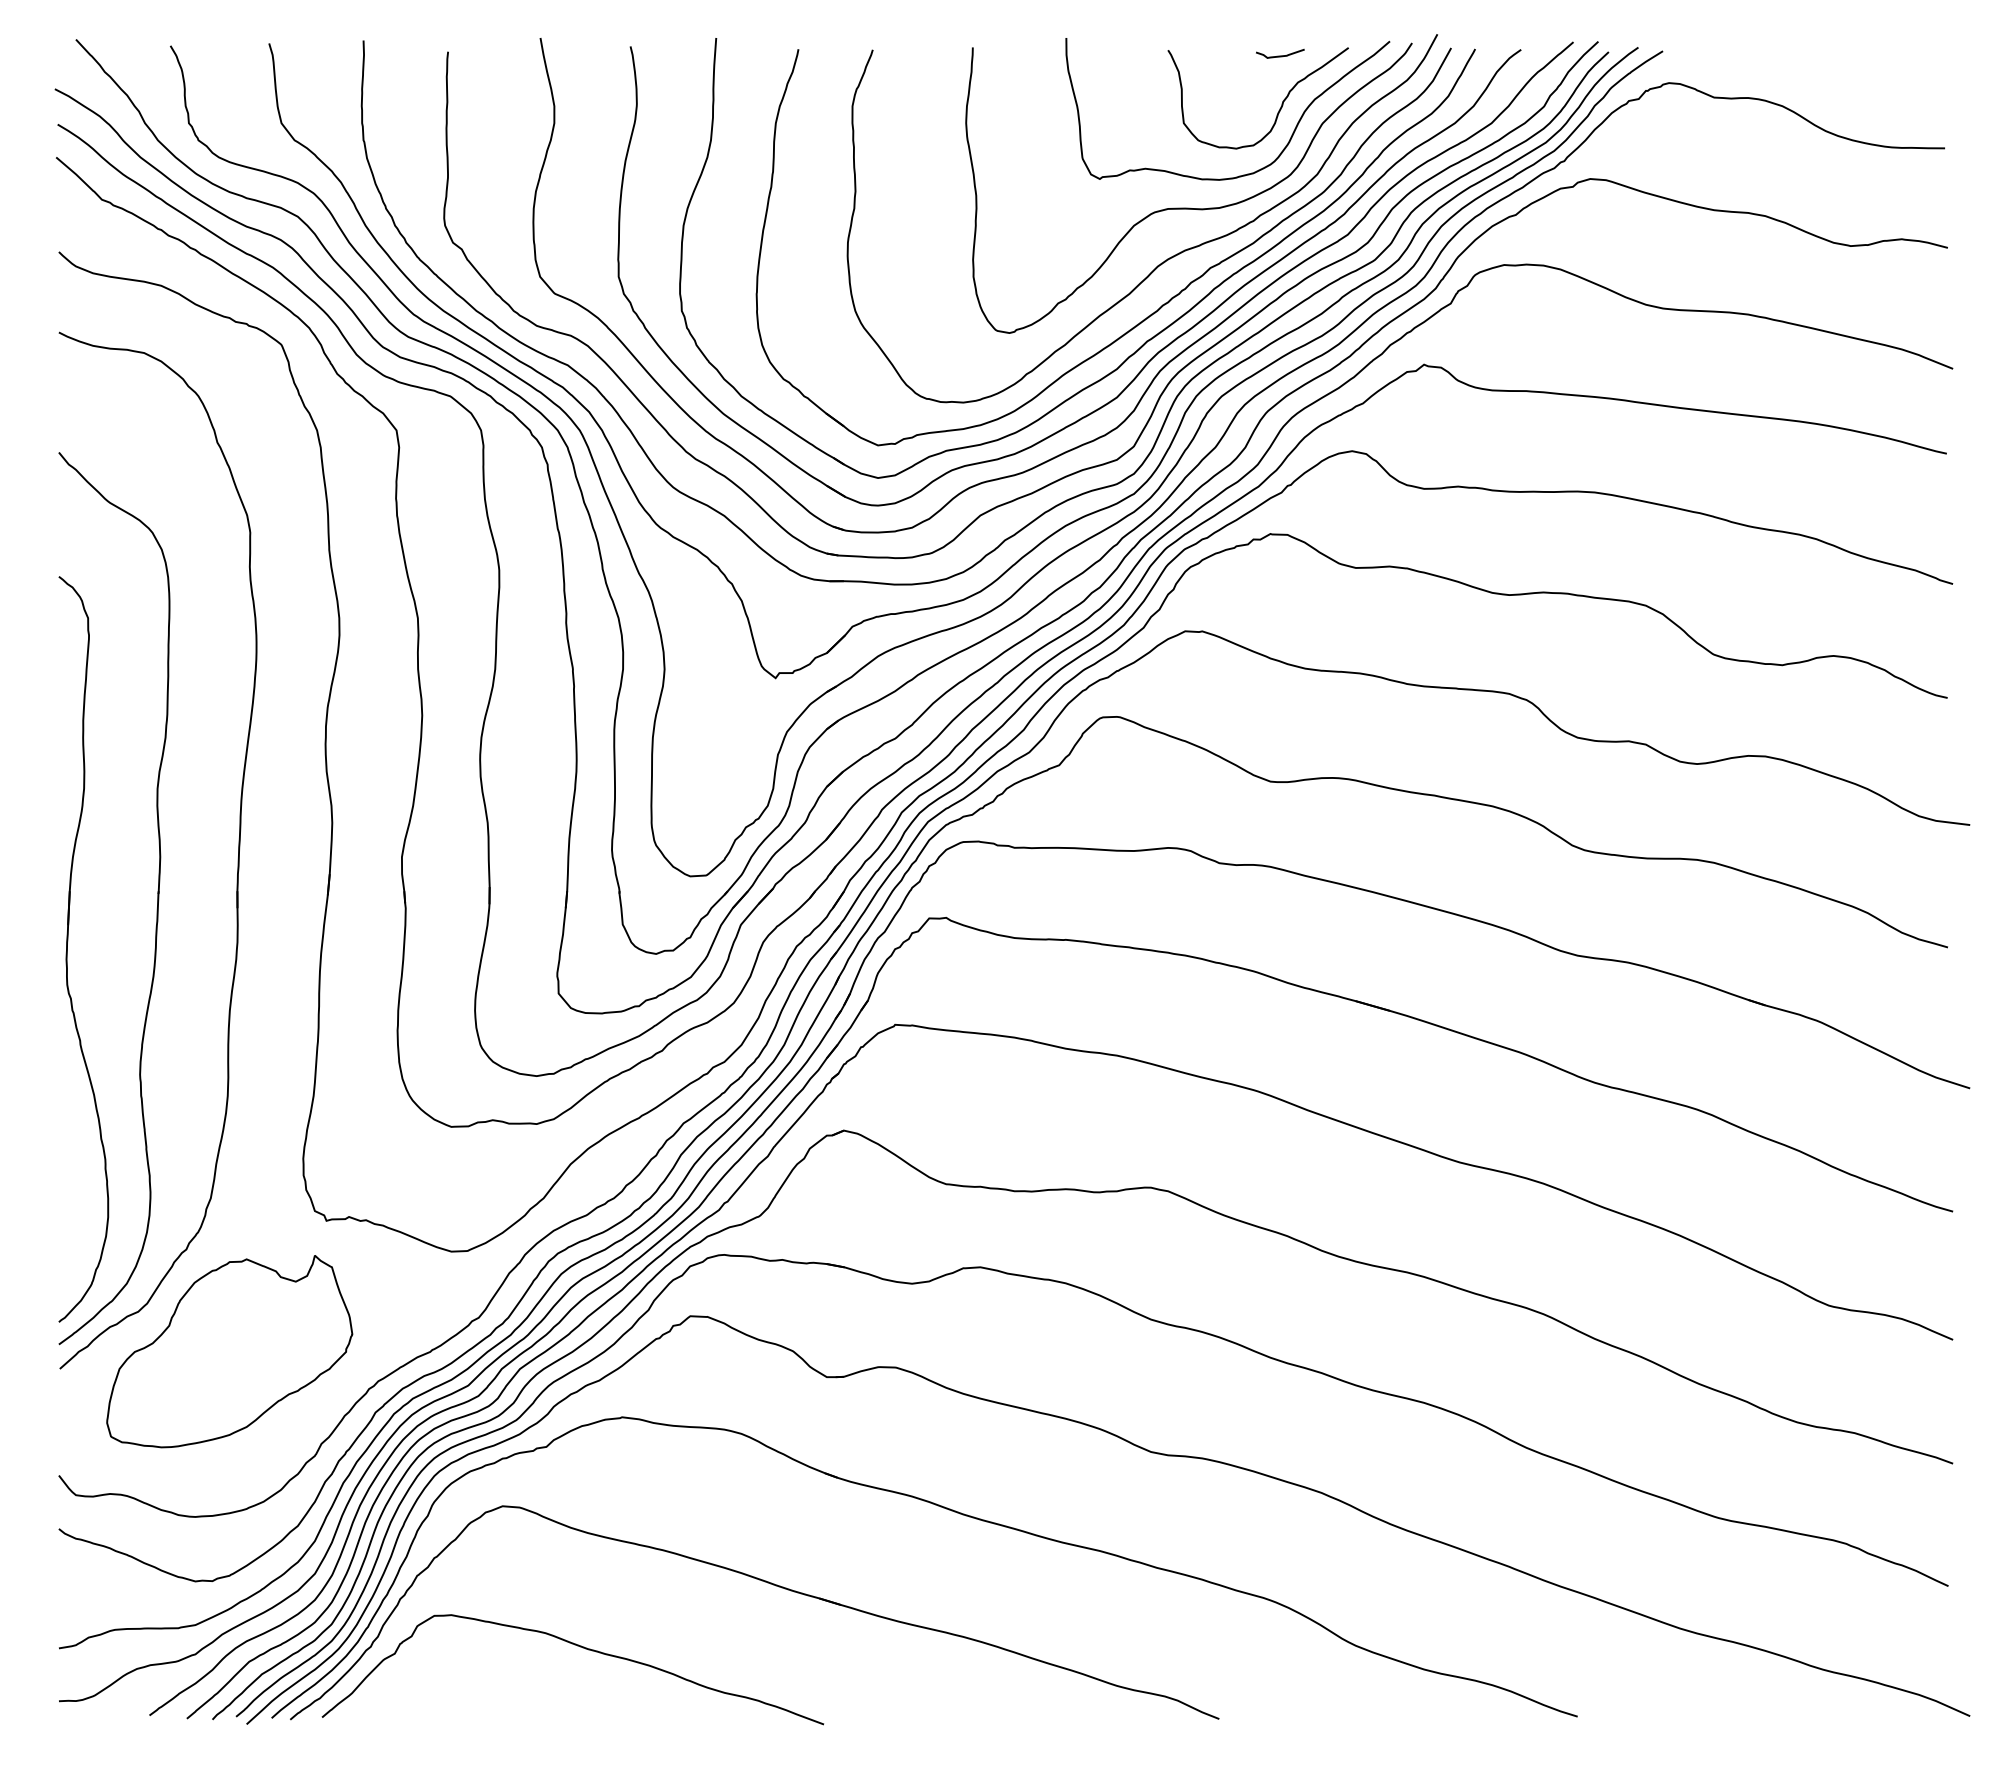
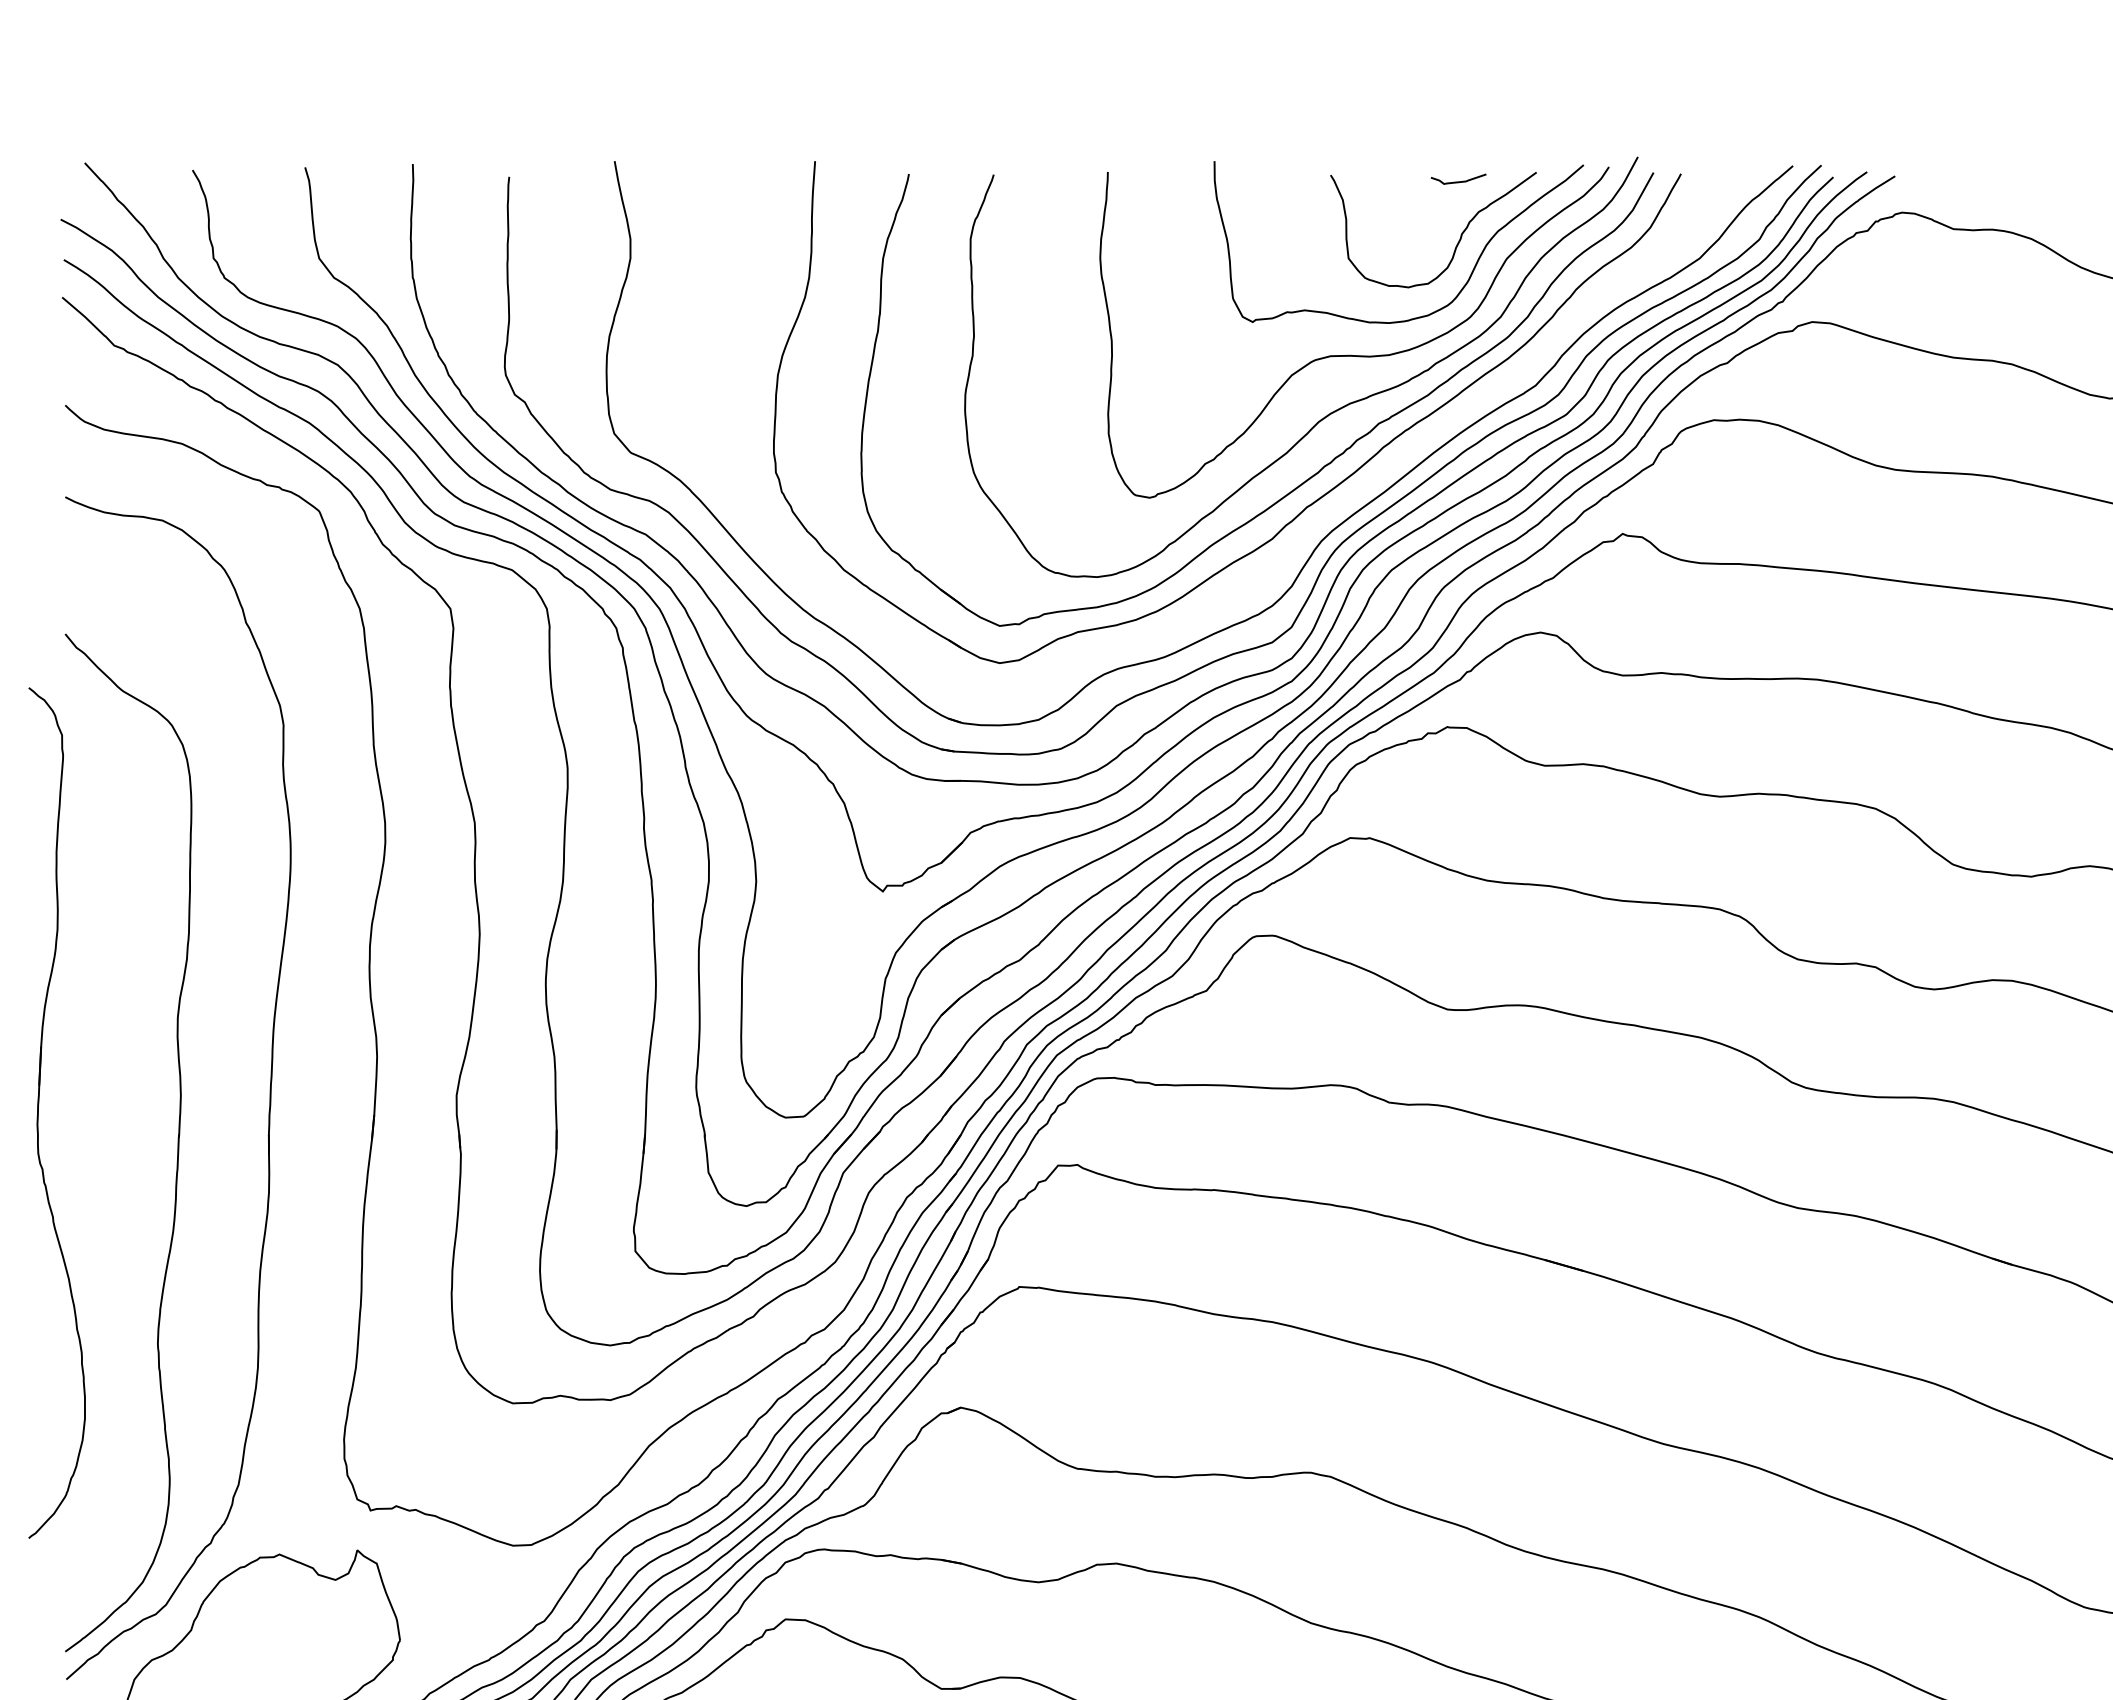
part: (1151, 357) -> (1311, 525), removed
part: (67, 949) -> (38, 1113), moved

